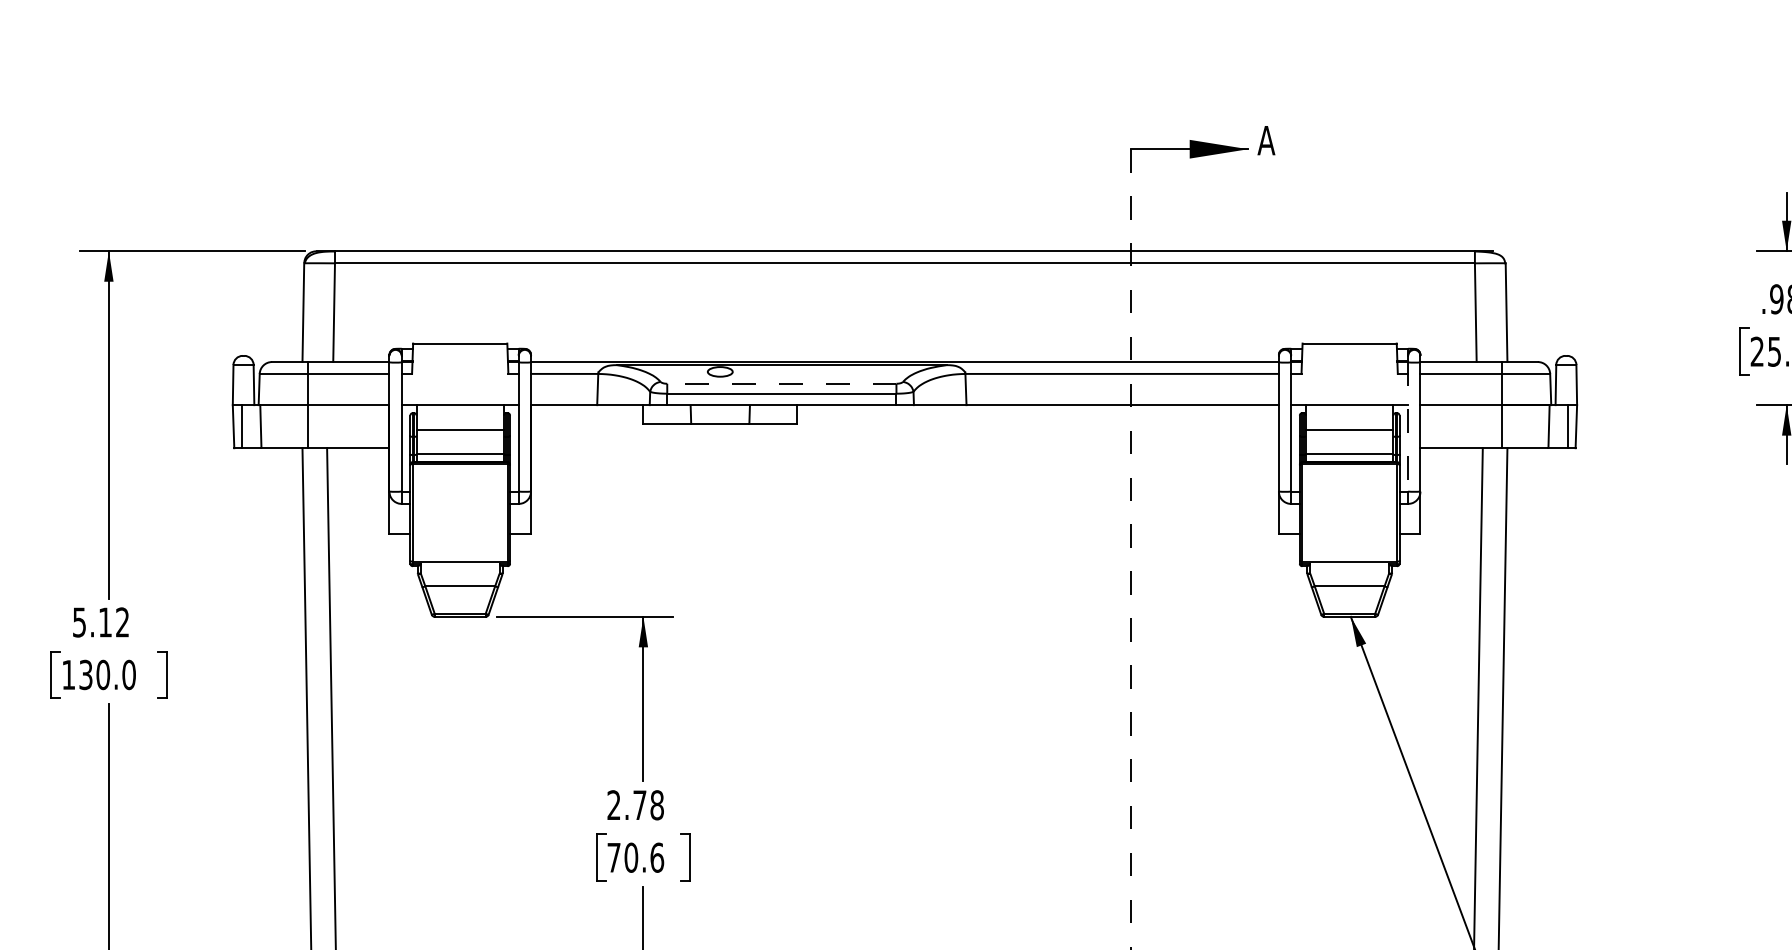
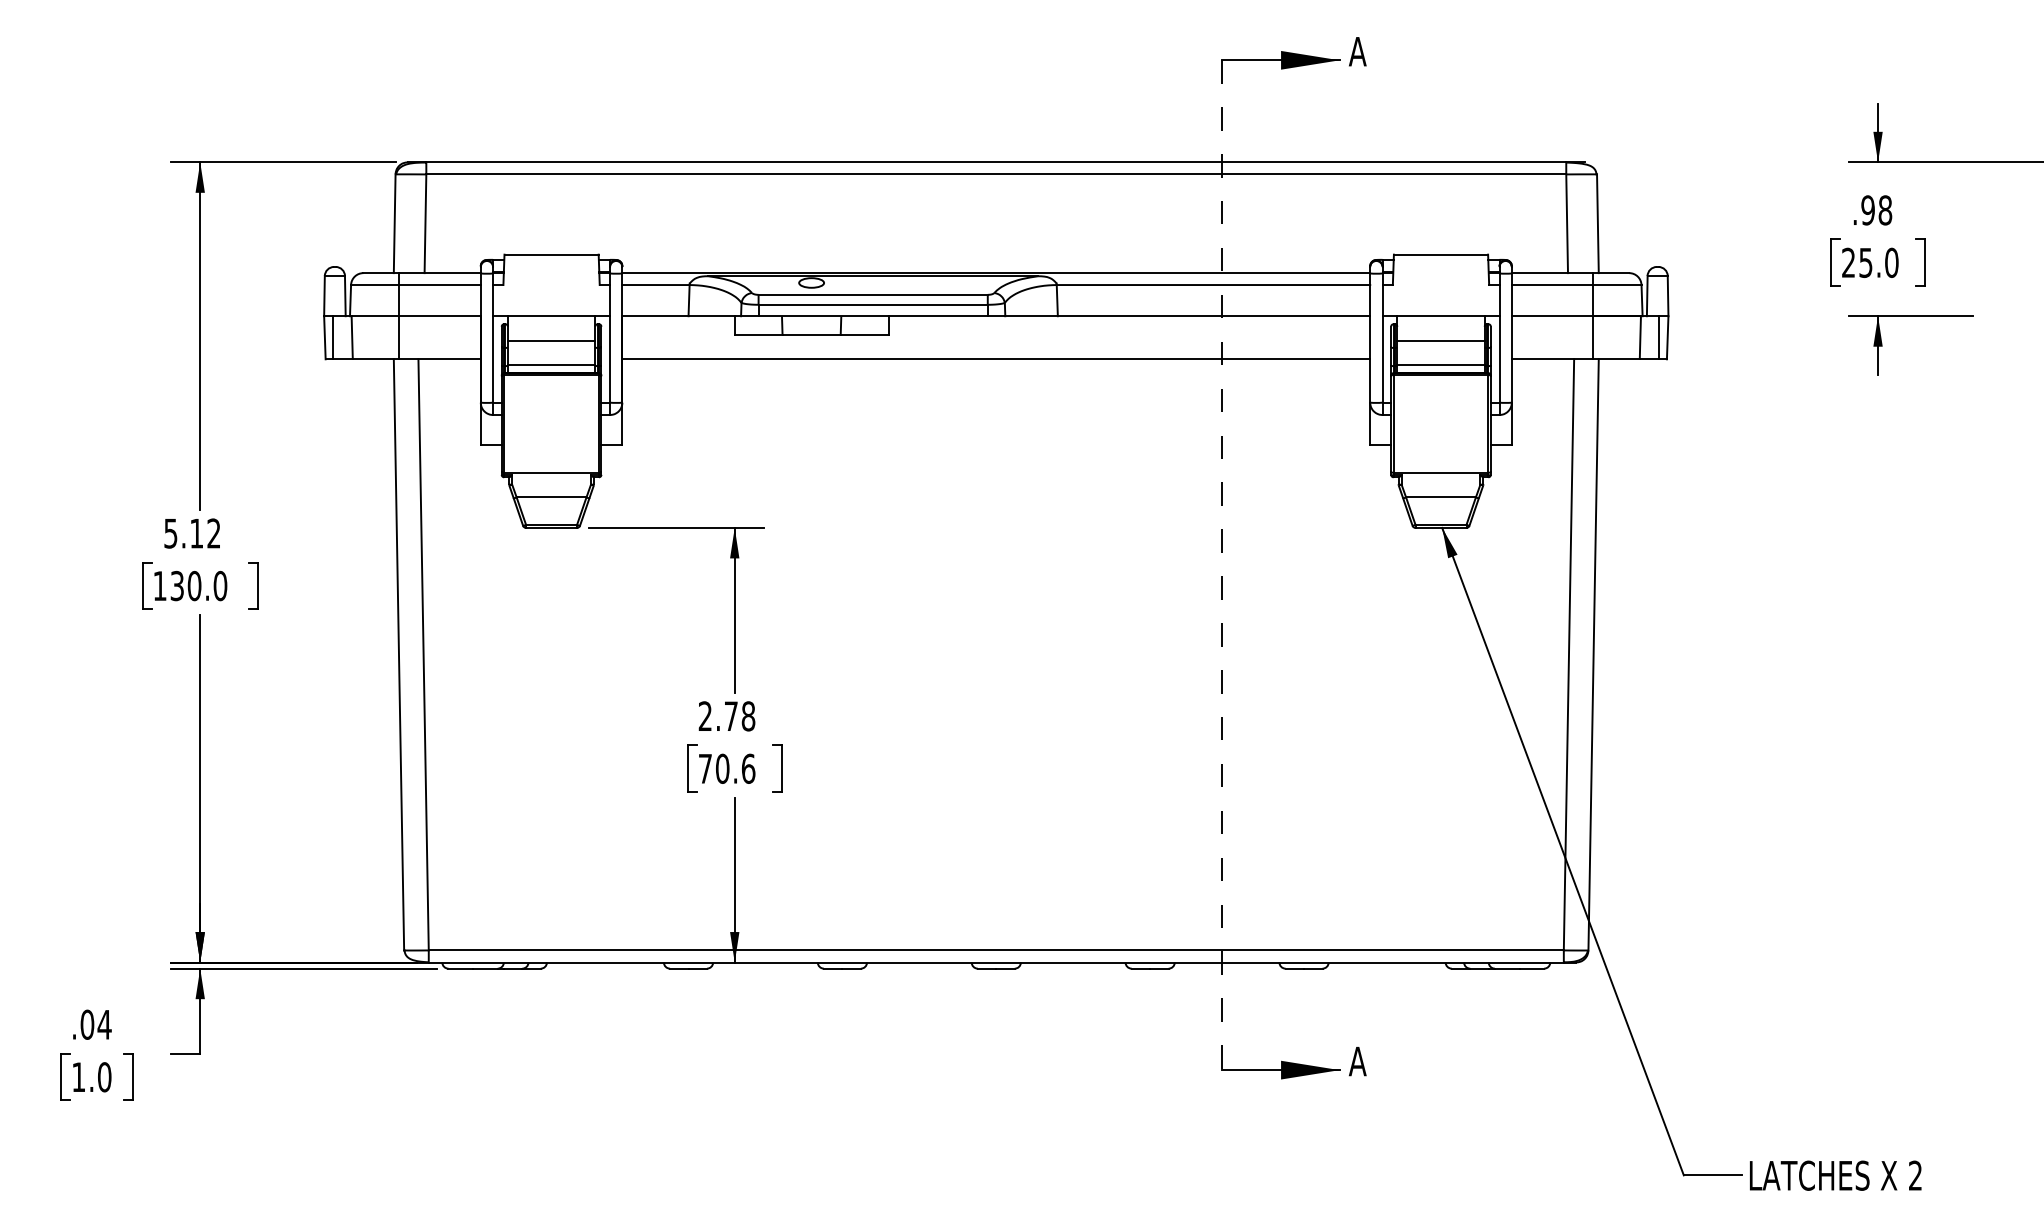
line: (782, 383) -> (873, 294), dashed -> solid
line: (1408, 427) -> (1499, 338), dashed -> solid
line: (905, 448) -> (996, 359), added

